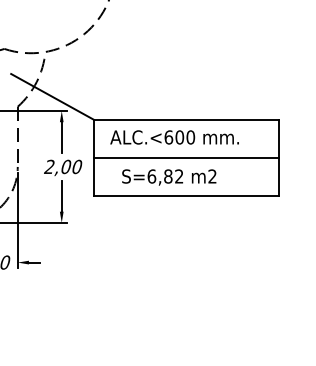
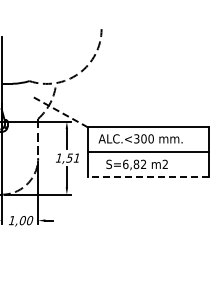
line: (51, 97) -> (60, 112), solid -> dashed
text: (168, 136) -> (136, 138), ALC.<600 -> ALC.<300
text: (62, 165) -> (67, 157), 2,00 -> 1,51
line: (186, 196) -> (148, 177), solid -> dashed

